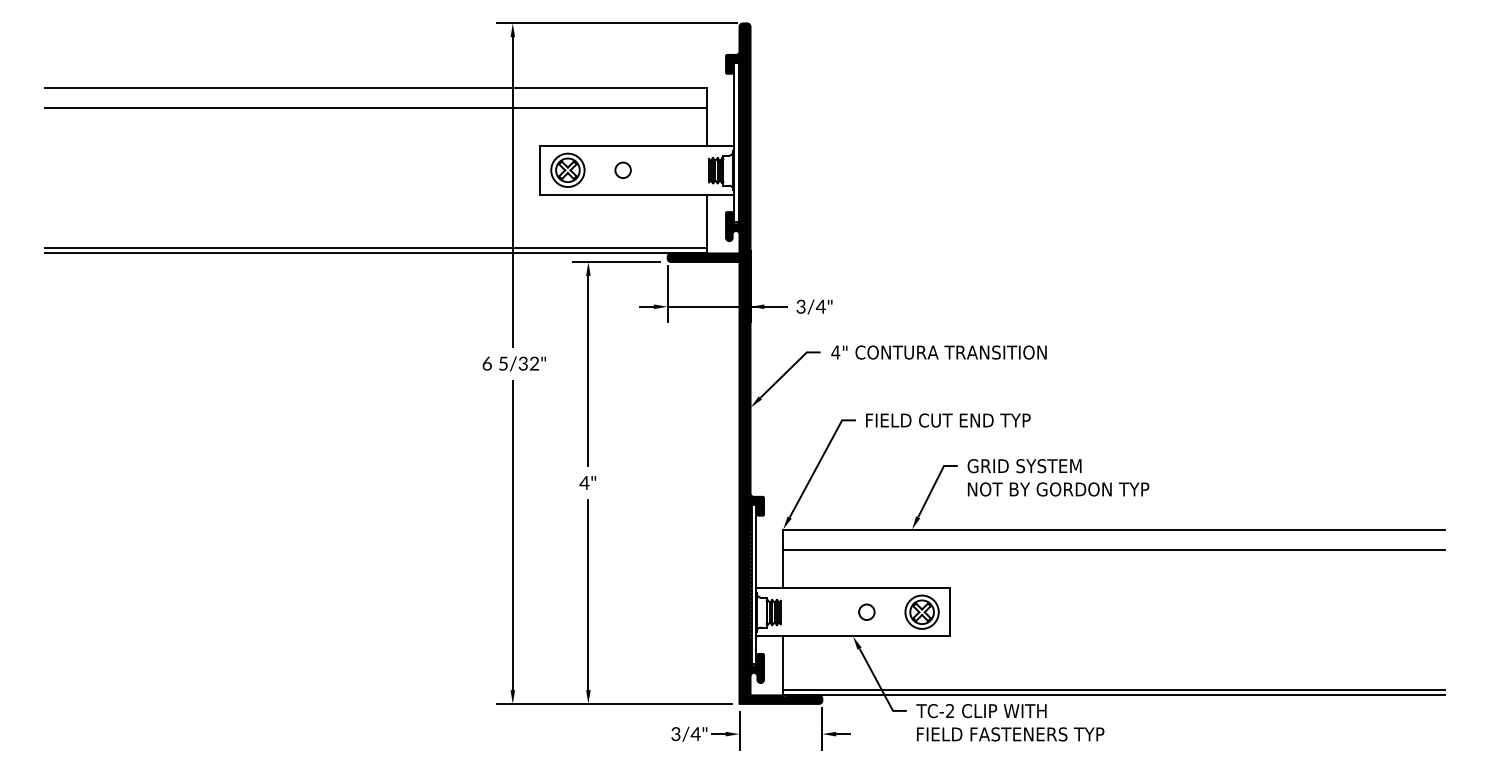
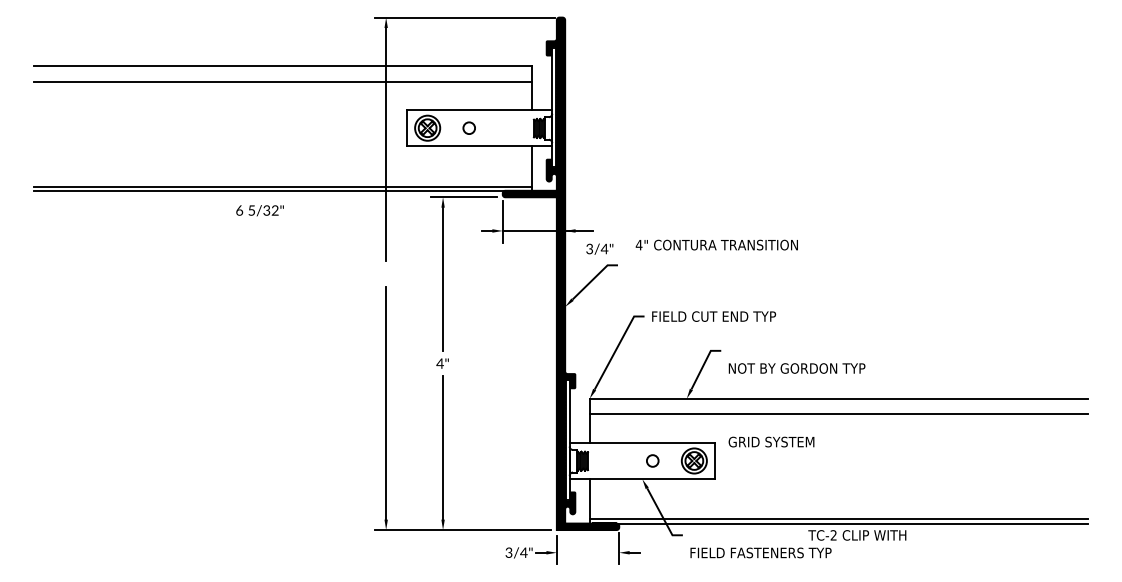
text: (814, 306) -> (599, 248), moved
text: (938, 352) -> (716, 245), moved
text: (513, 363) -> (259, 210), moved
text: (1024, 466) -> (771, 442), moved
text: (981, 711) -> (857, 535), moved

